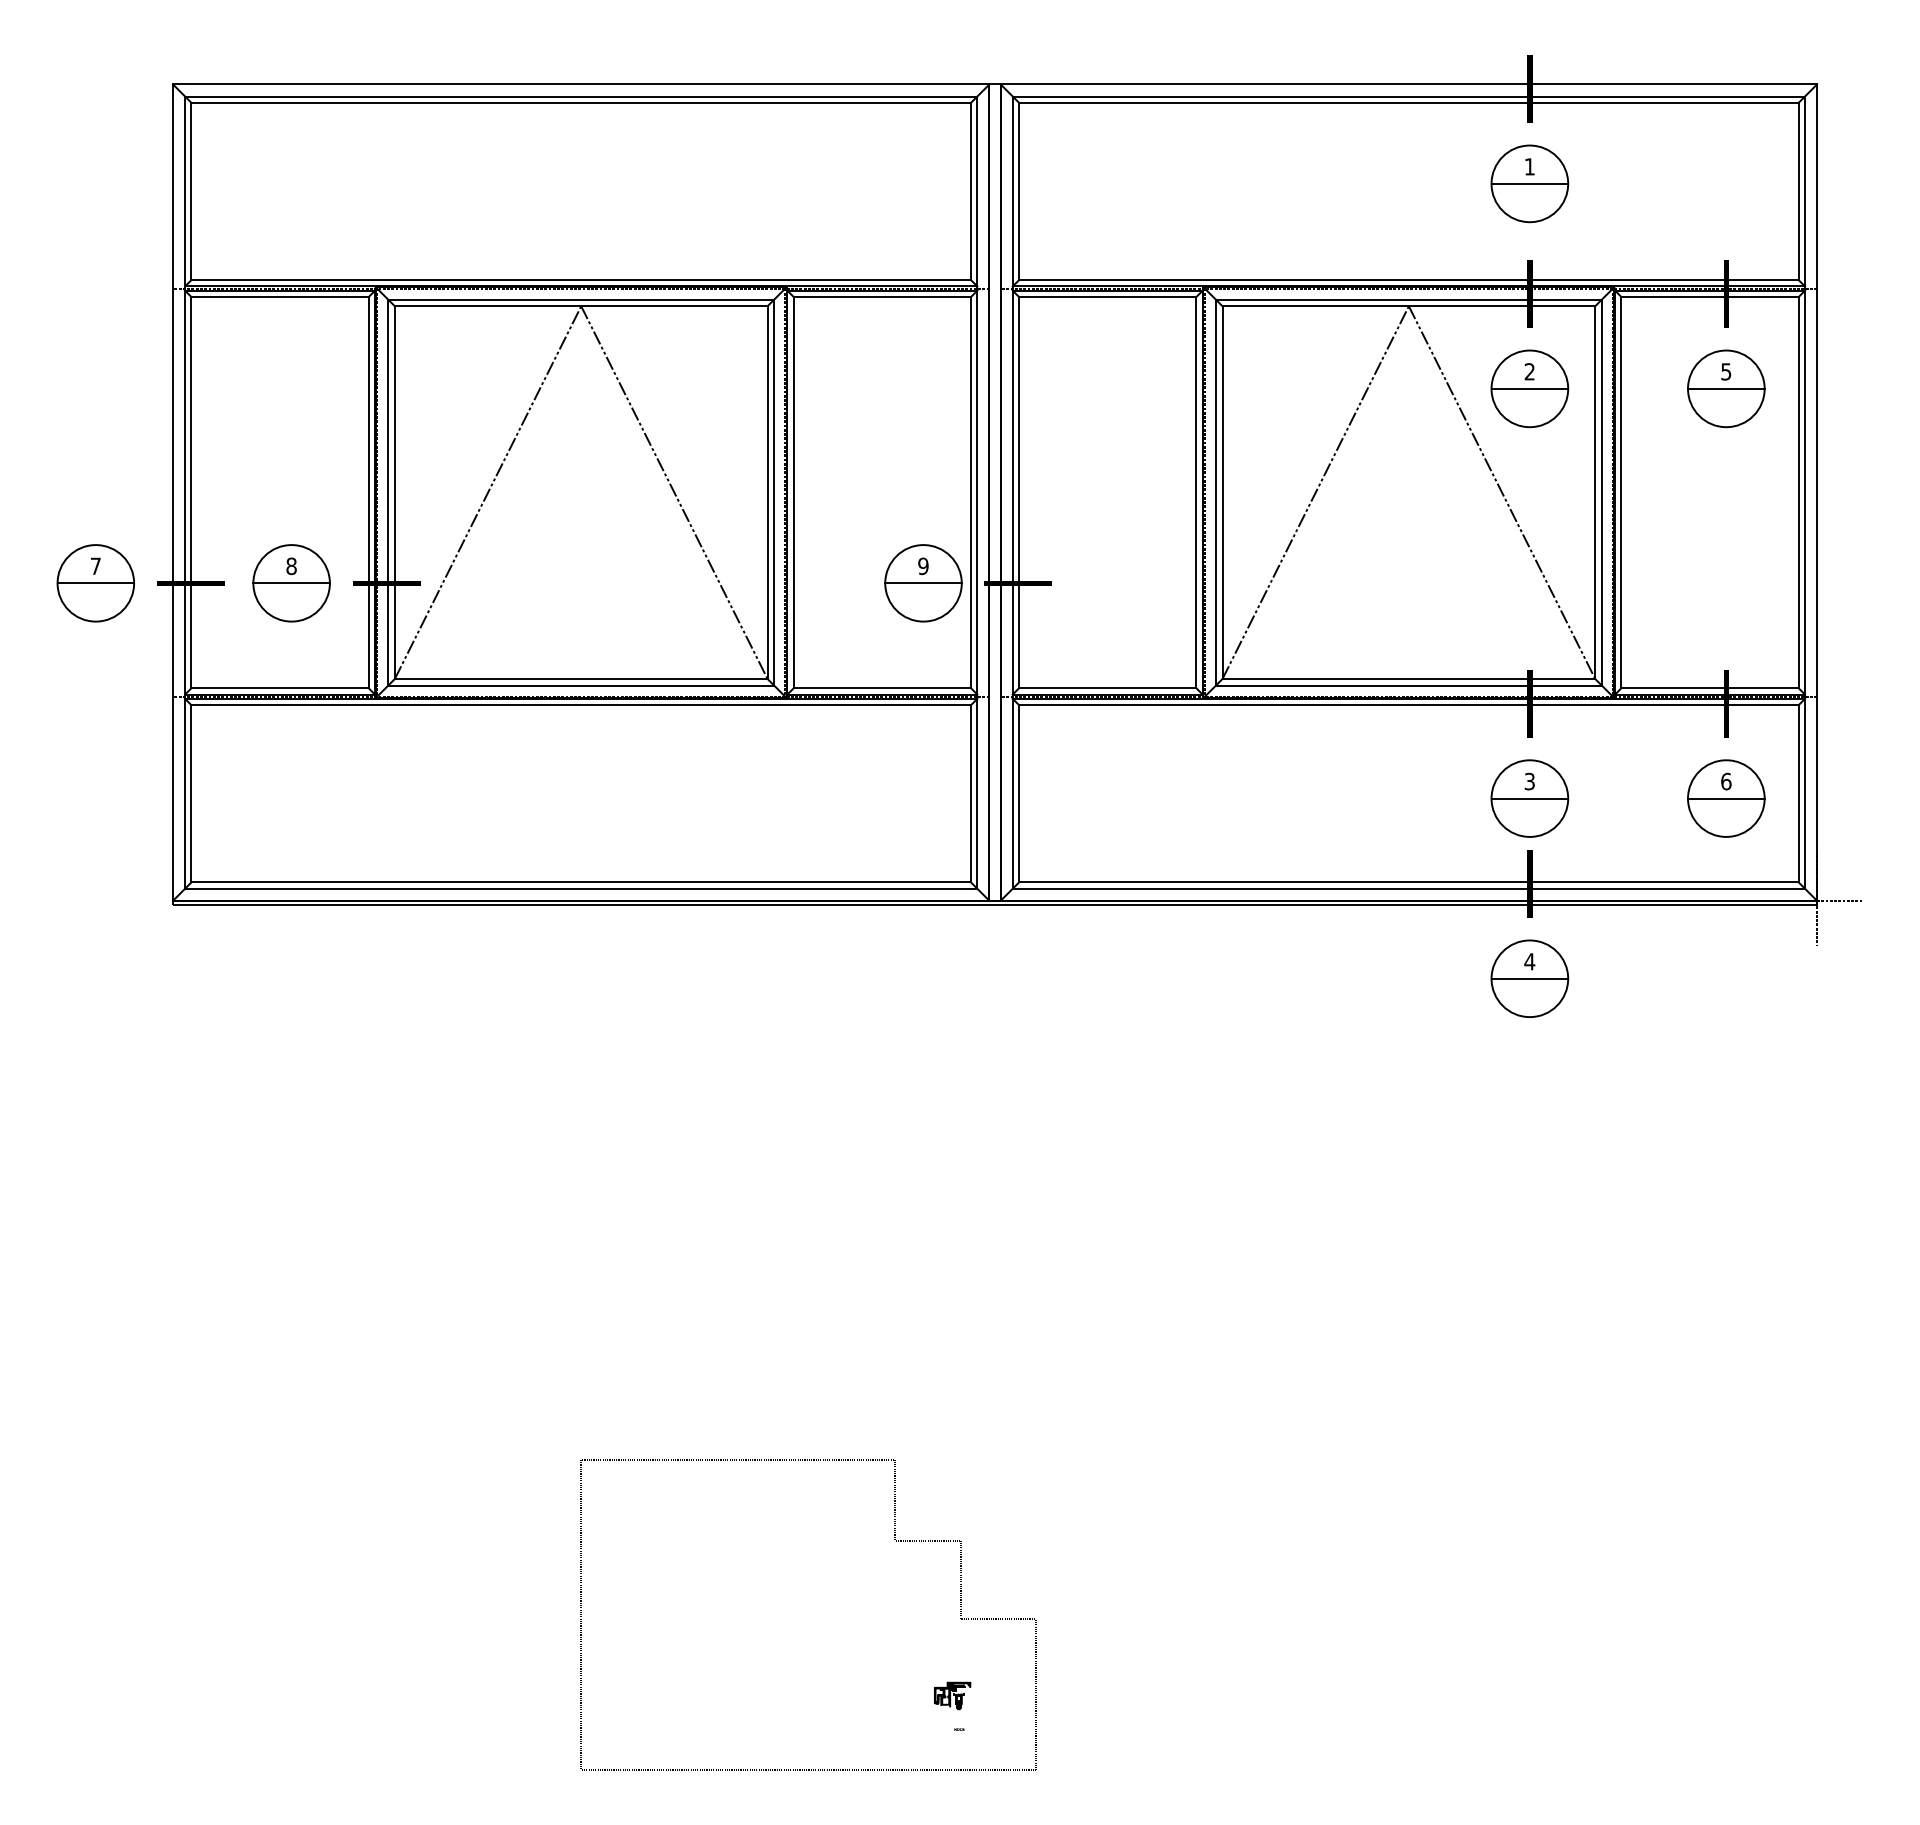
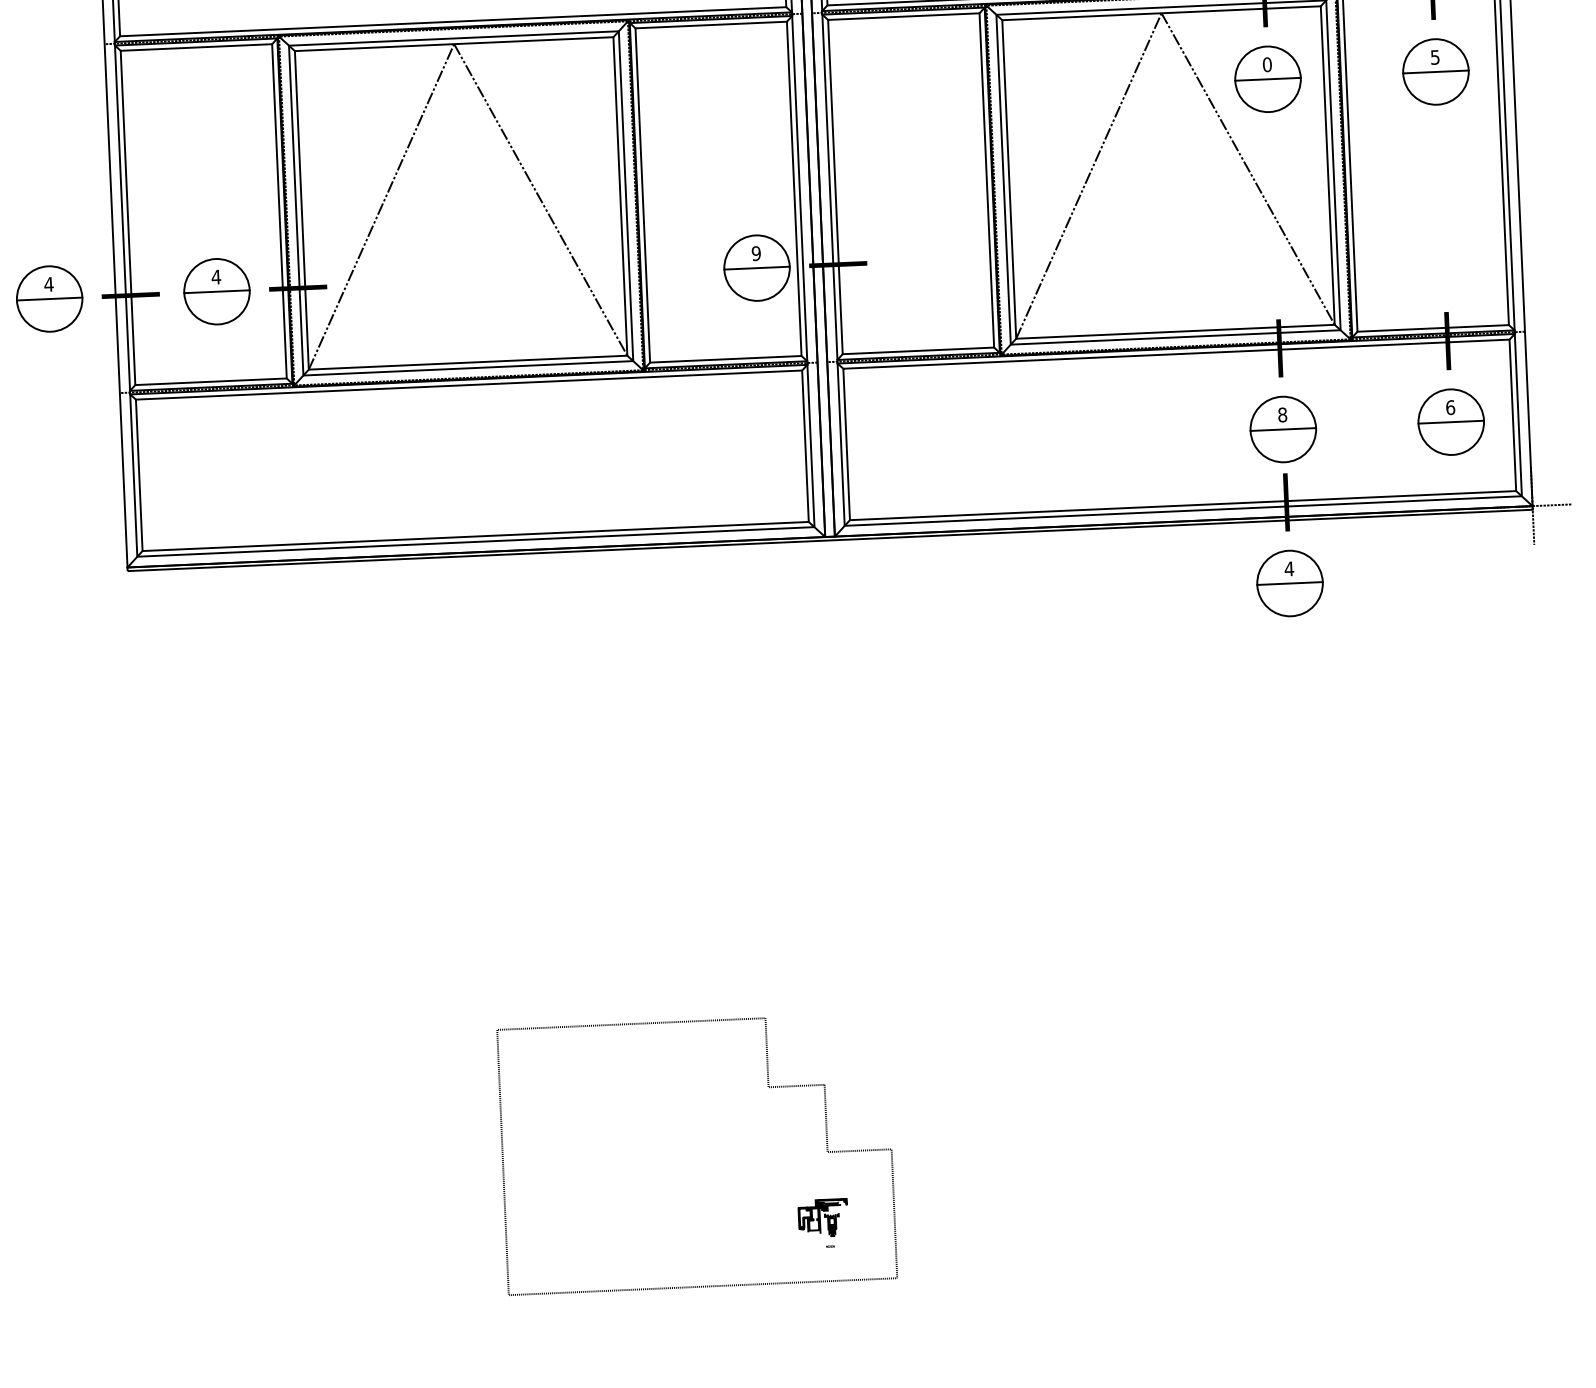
text: (1529, 371) -> (1267, 64), 2 -> 0
text: (95, 565) -> (48, 283), 7 -> 4
text: (291, 566) -> (216, 277), 8 -> 4
text: (1529, 781) -> (1282, 414), 3 -> 8
part: (952, 1695) -> (823, 1217), size x1.6

